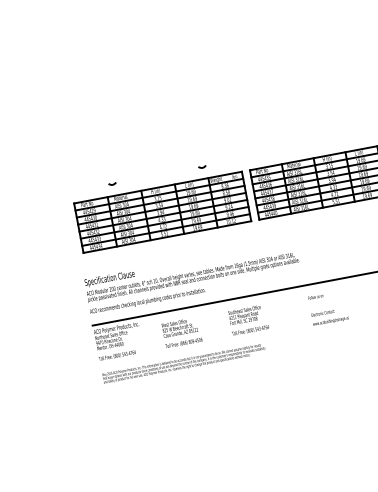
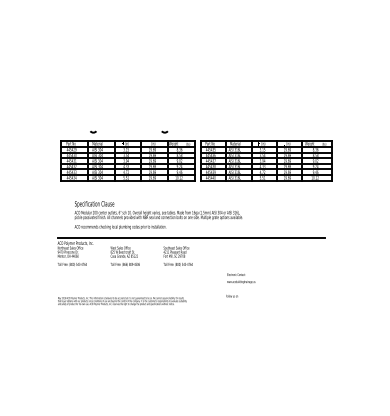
text: (192, 277) -> (158, 215), moved
text: (315, 297) -> (231, 296), moved
text: (330, 316) -> (241, 278), moved
text: (184, 363) -> (122, 301), moved

